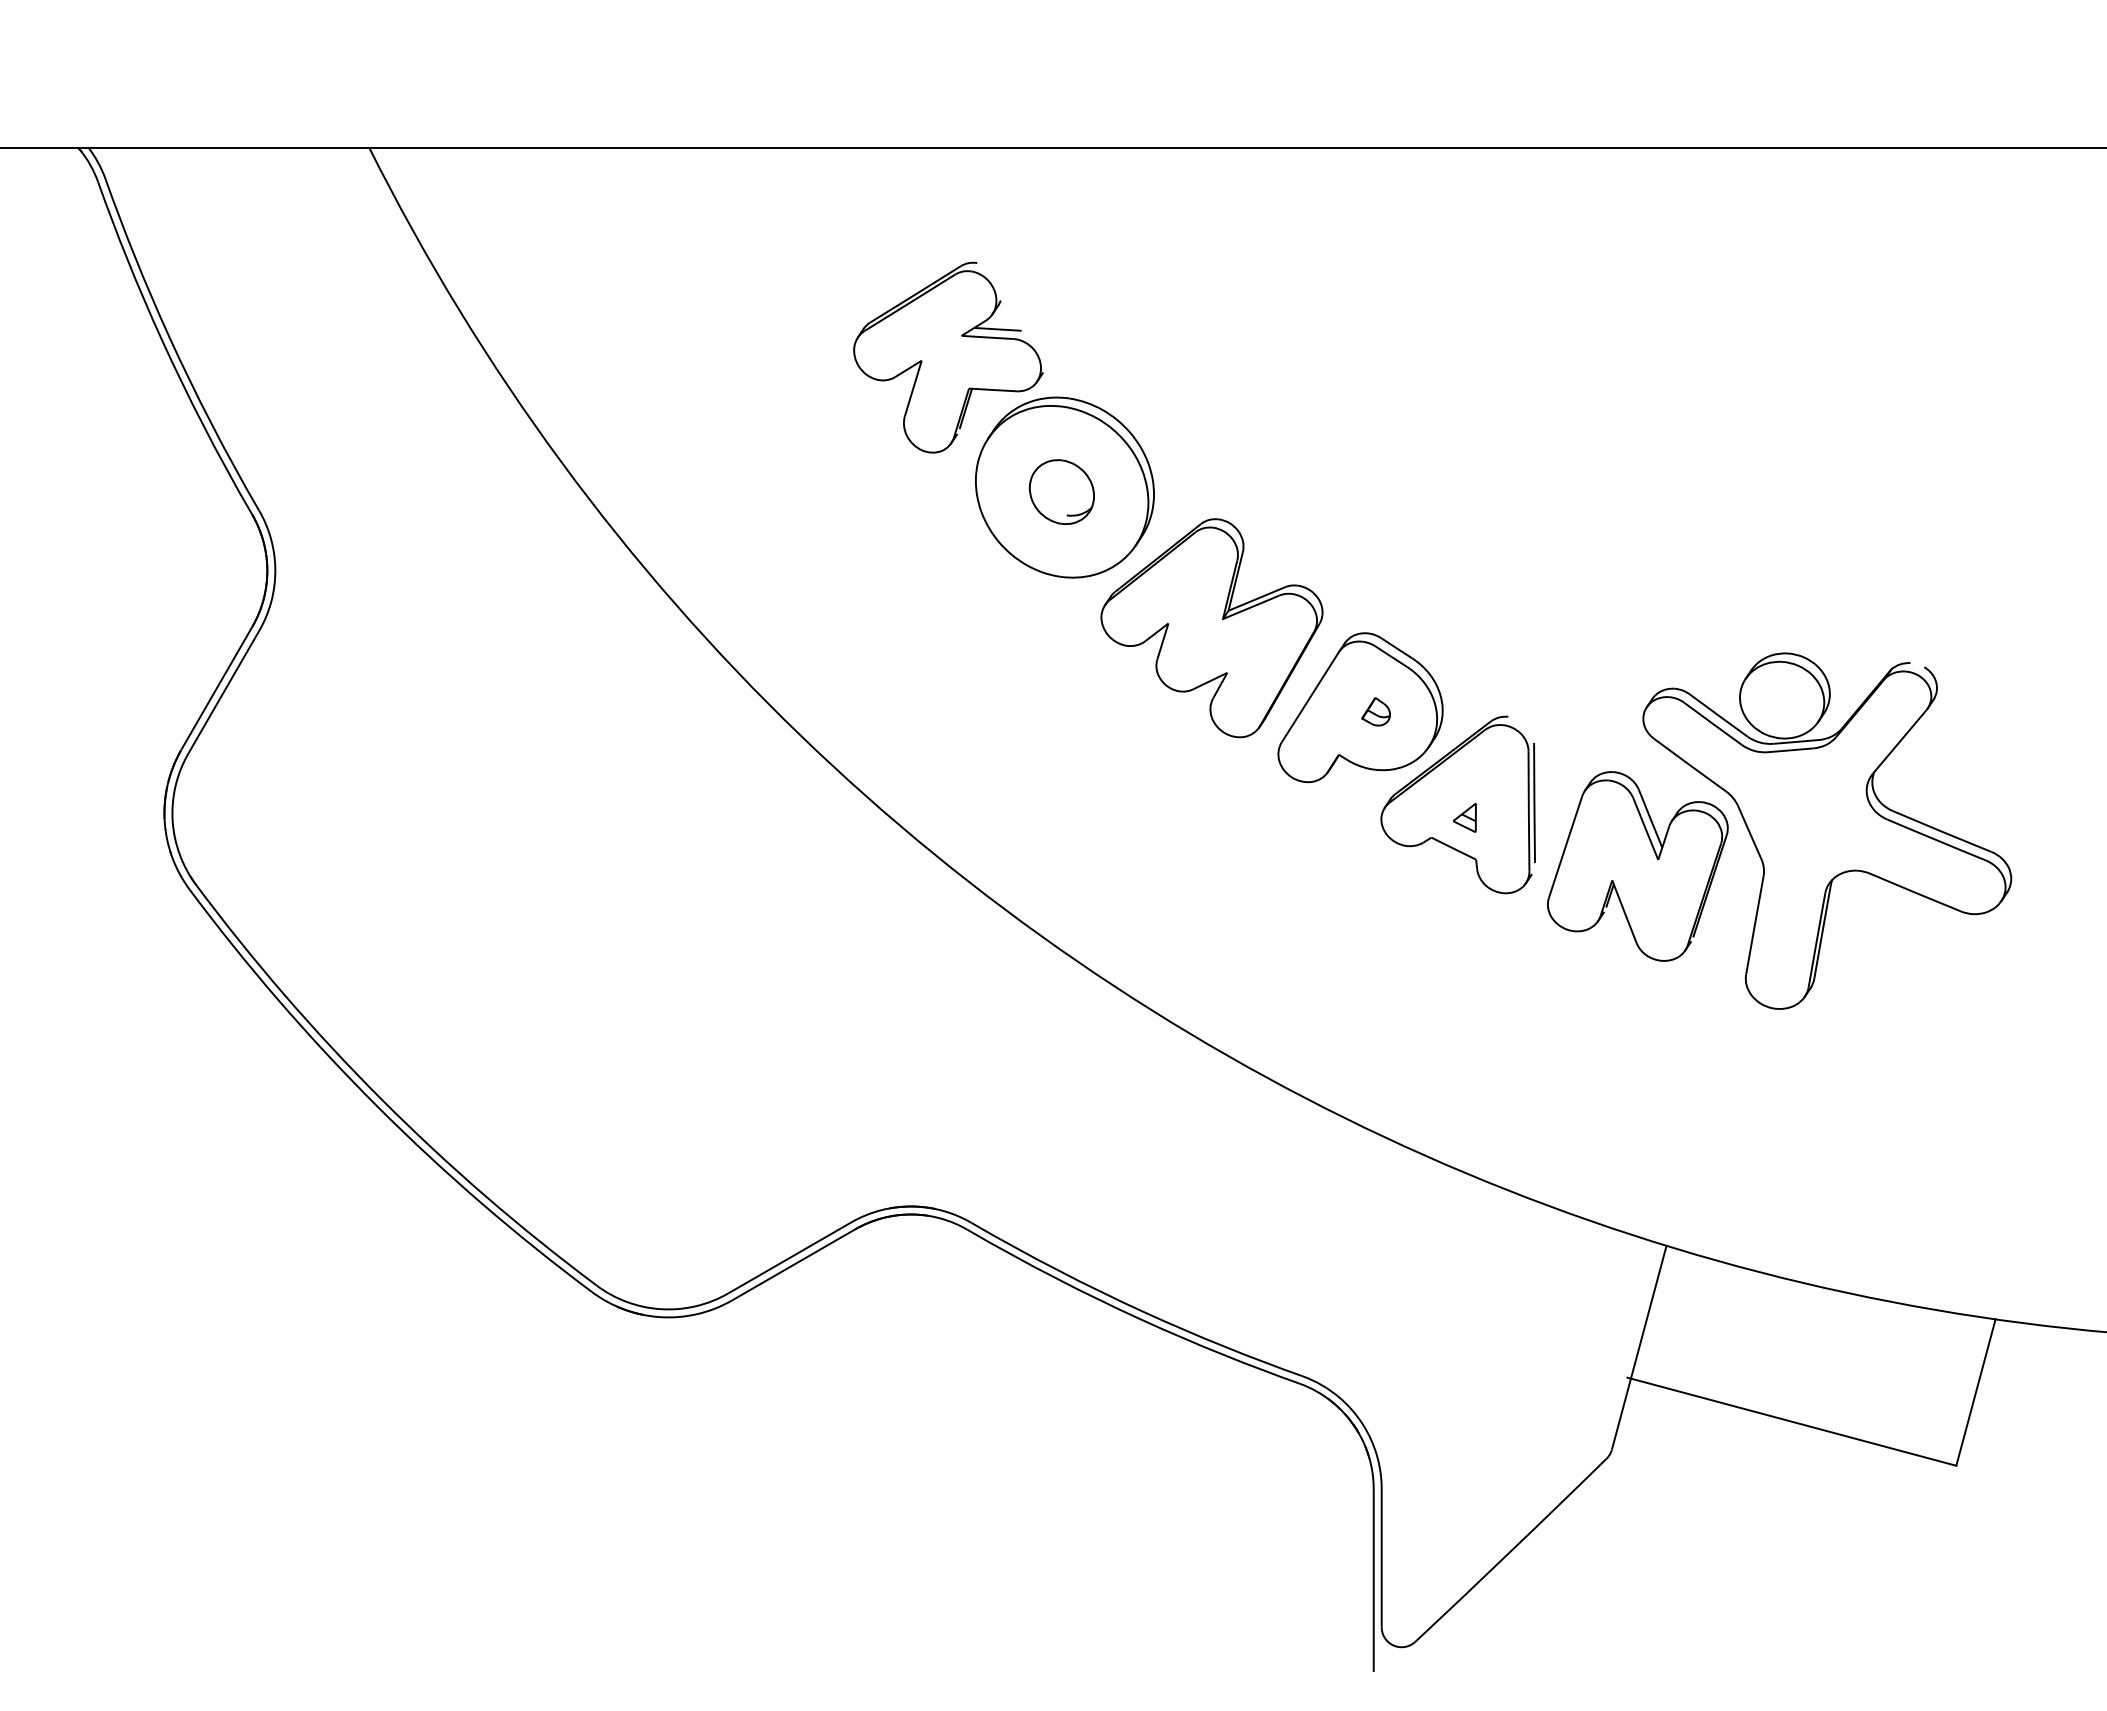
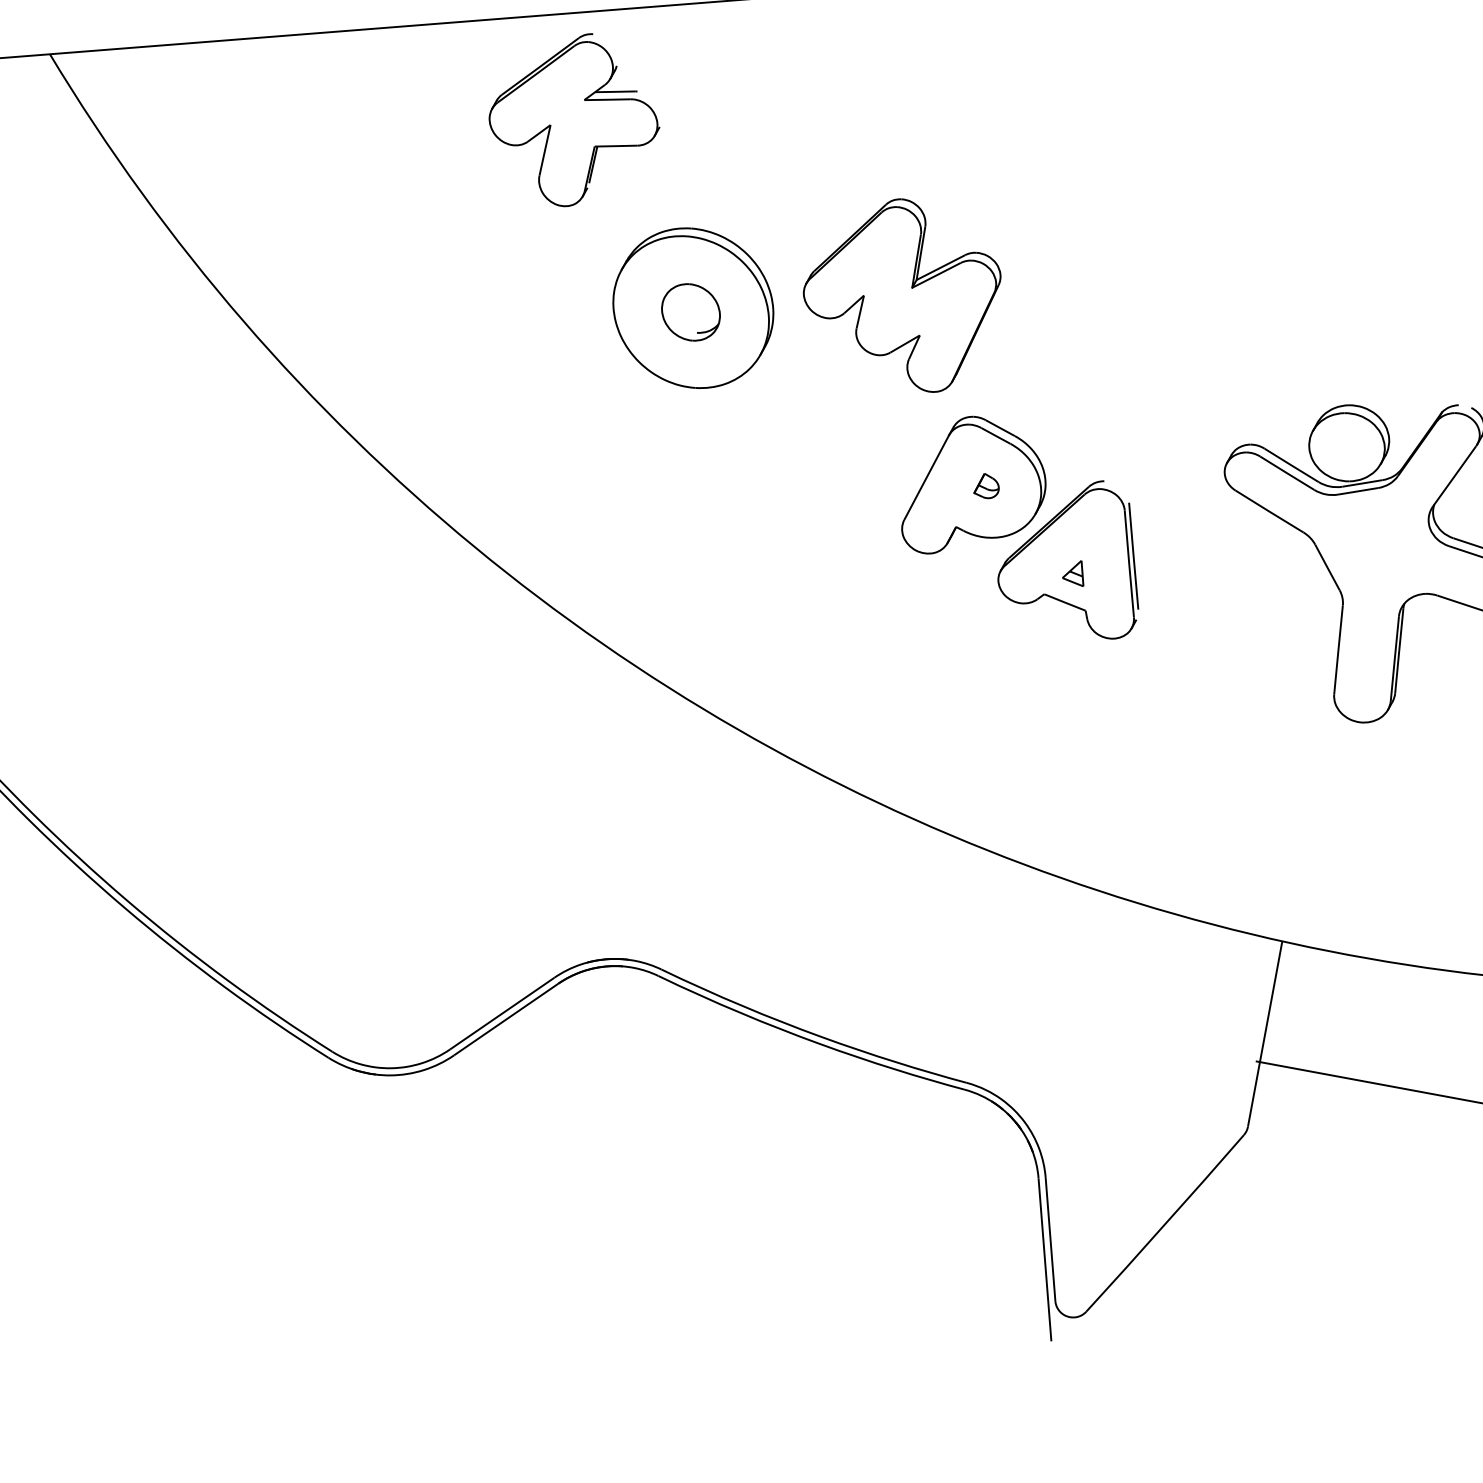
part: (948, 357) -> (574, 120), moved
part: (1211, 628) -> (902, 297), moved
part: (1637, 866) -> (1229, 605), removed

